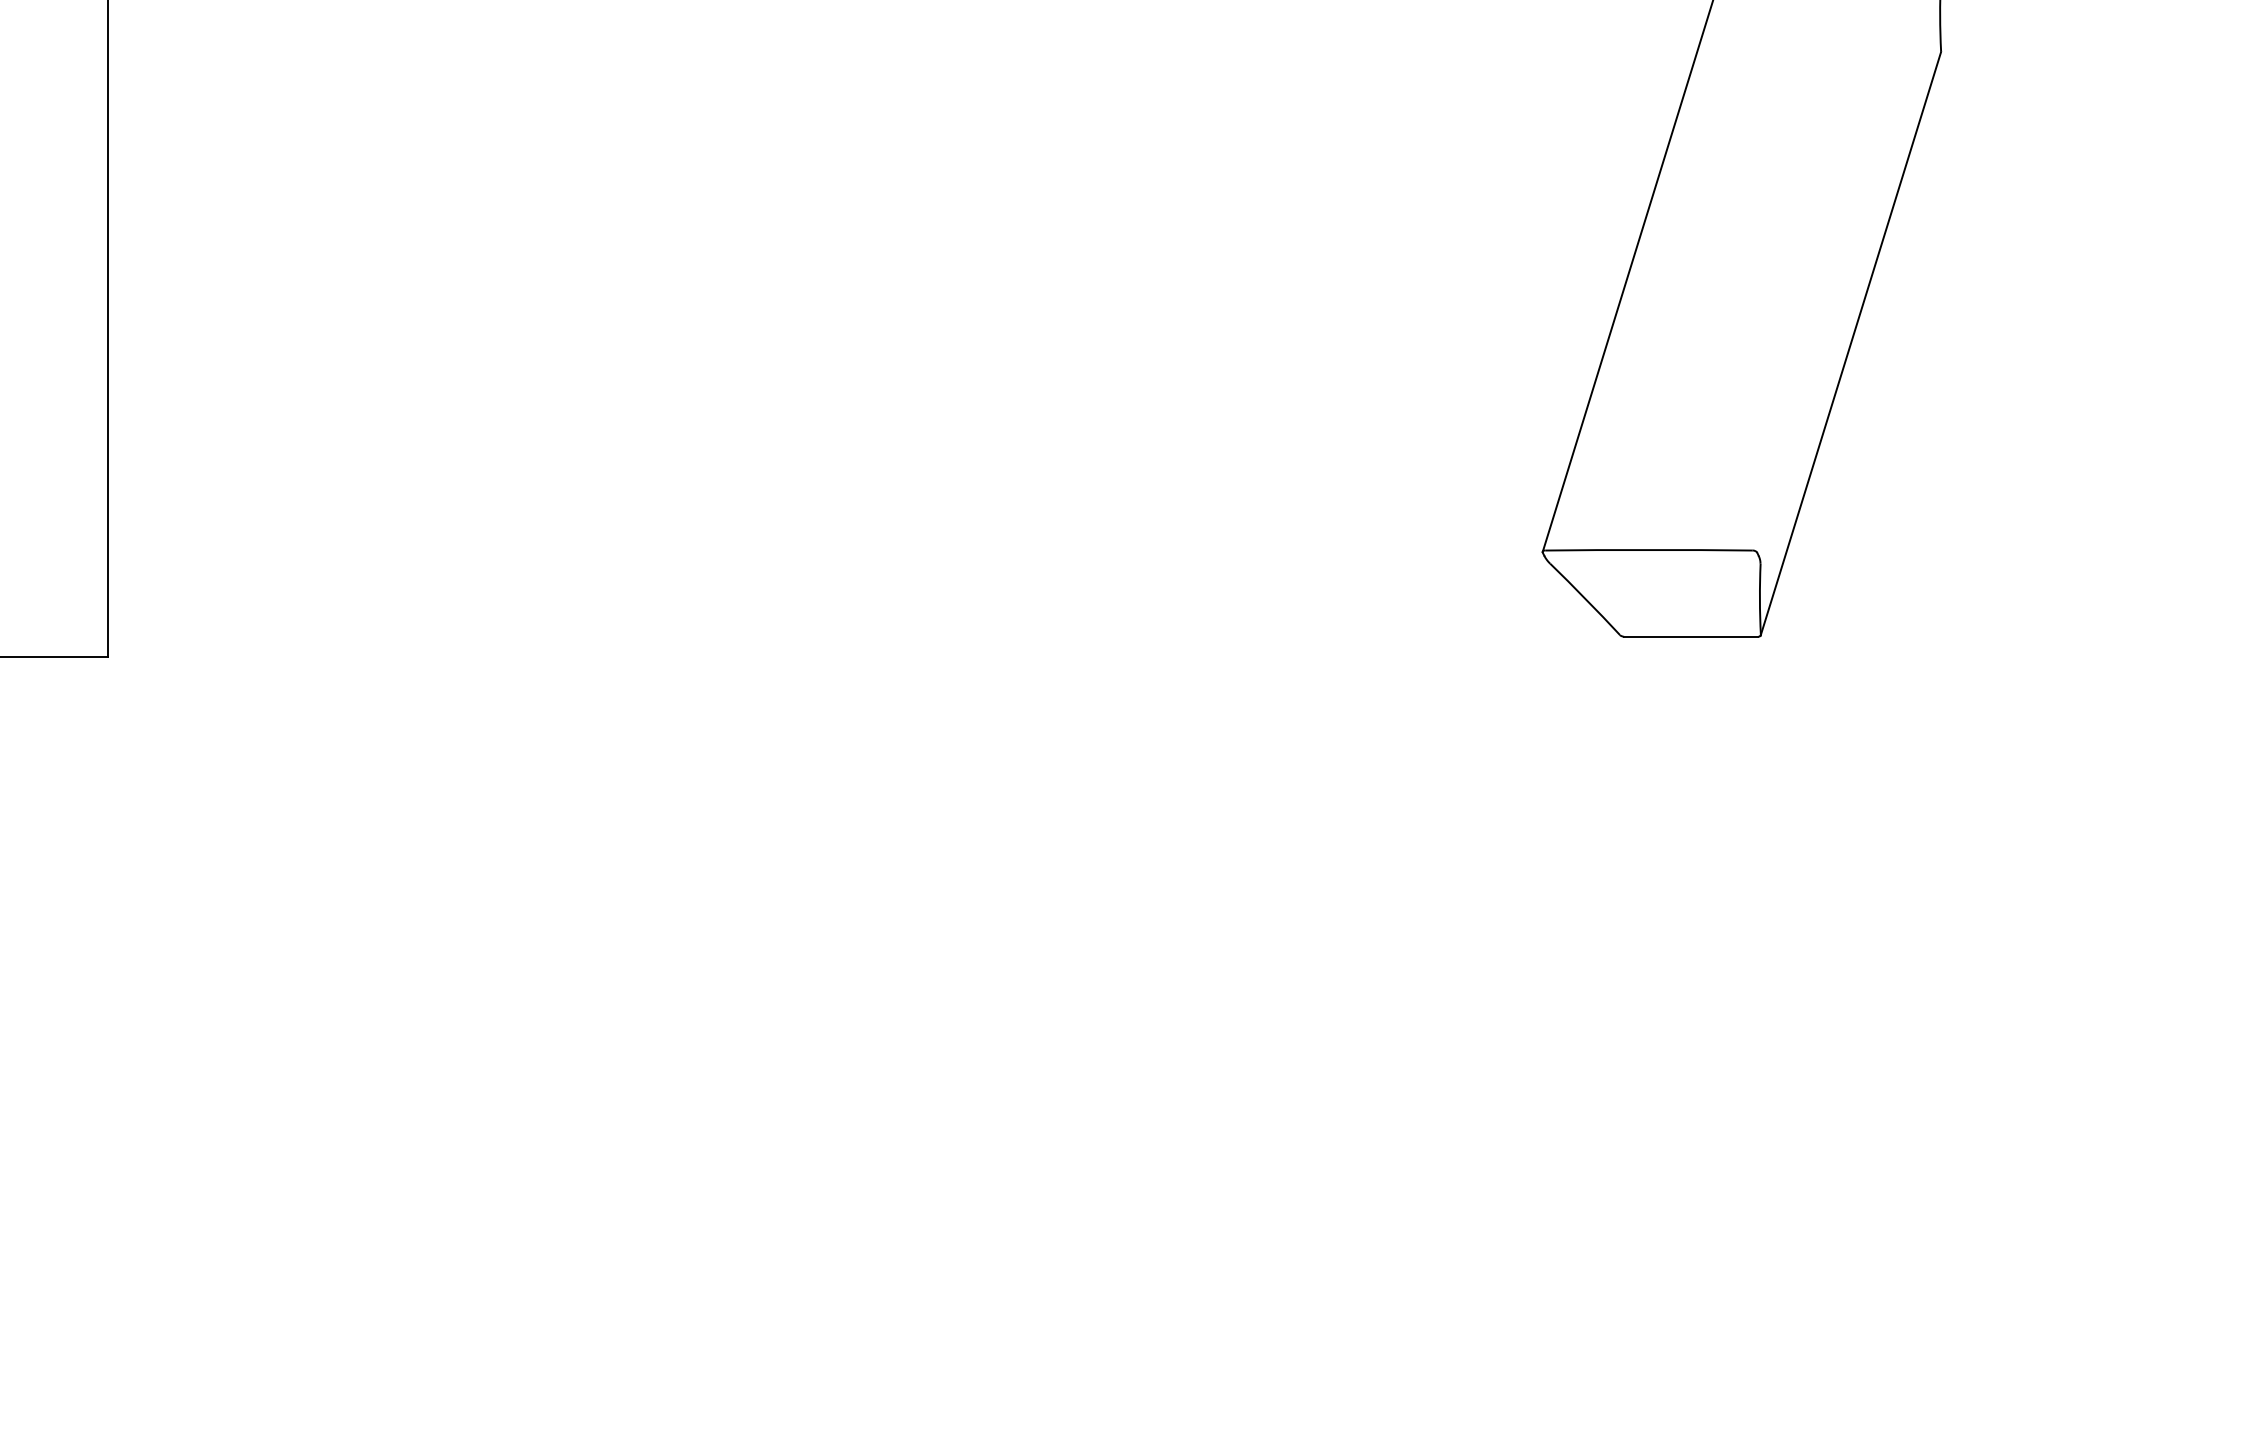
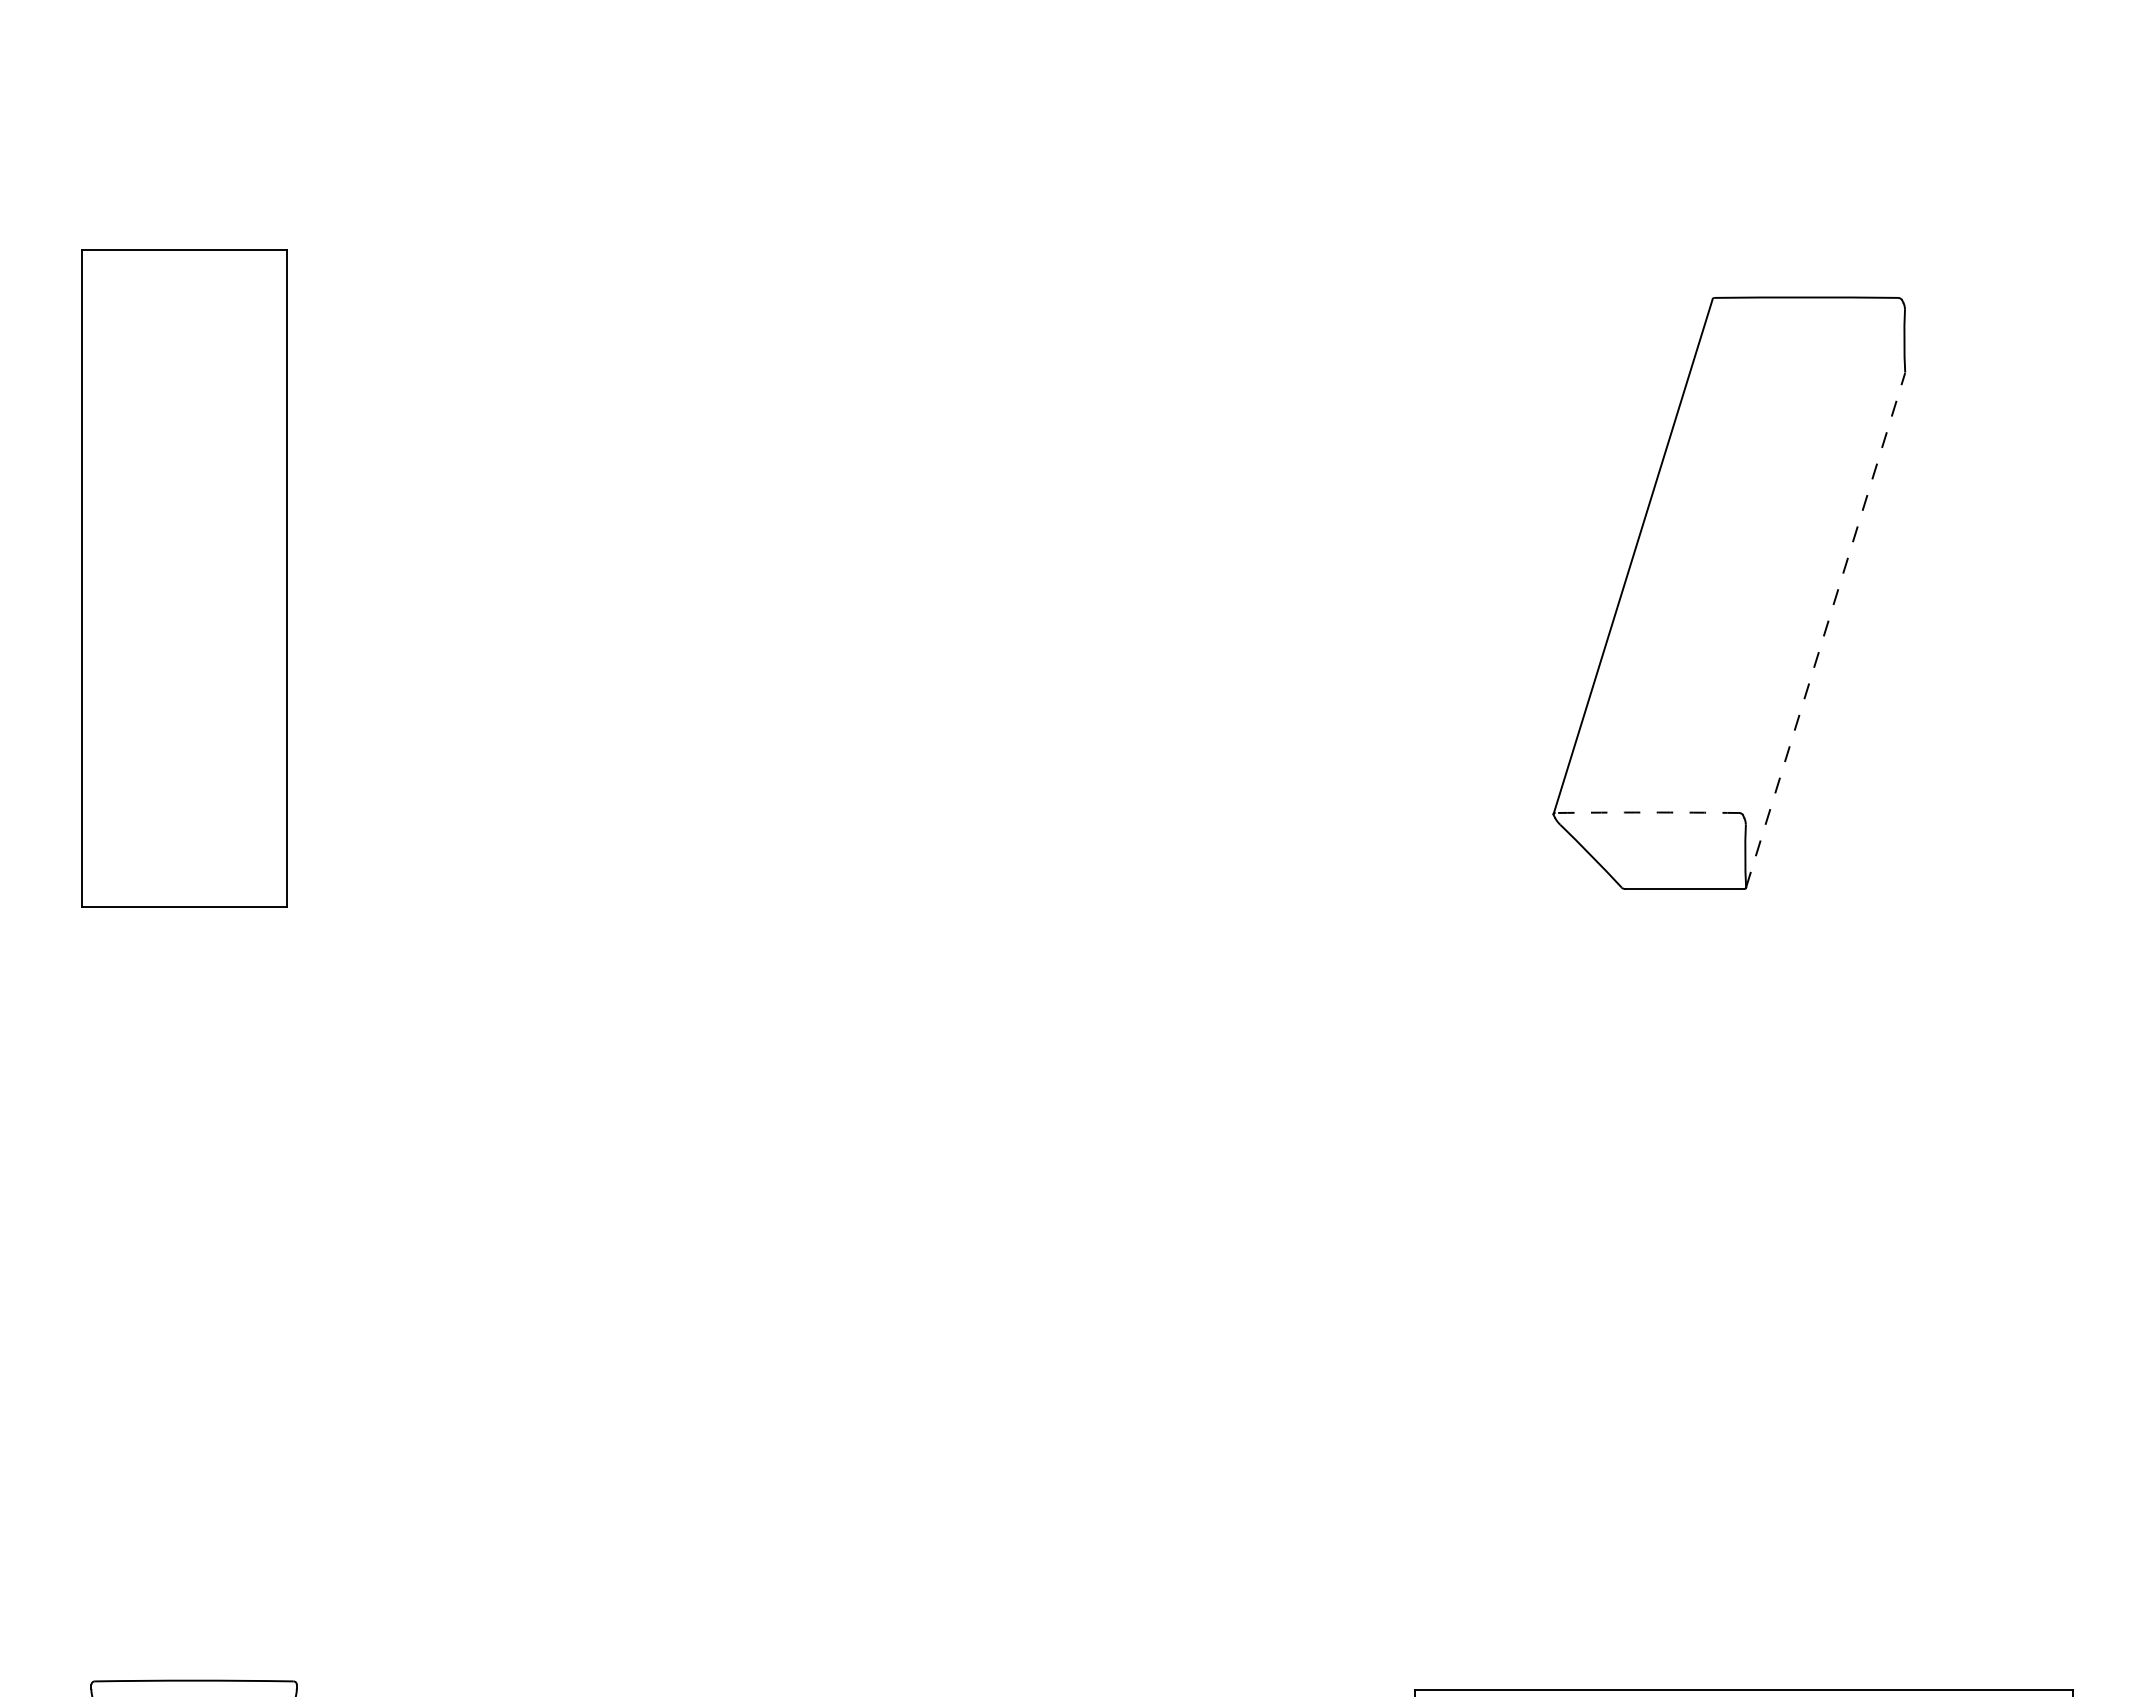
line: (1850, 342) -> (1825, 629), solid -> dashed
arc: (1649, 549) -> (1647, 812), solid -> dashed

